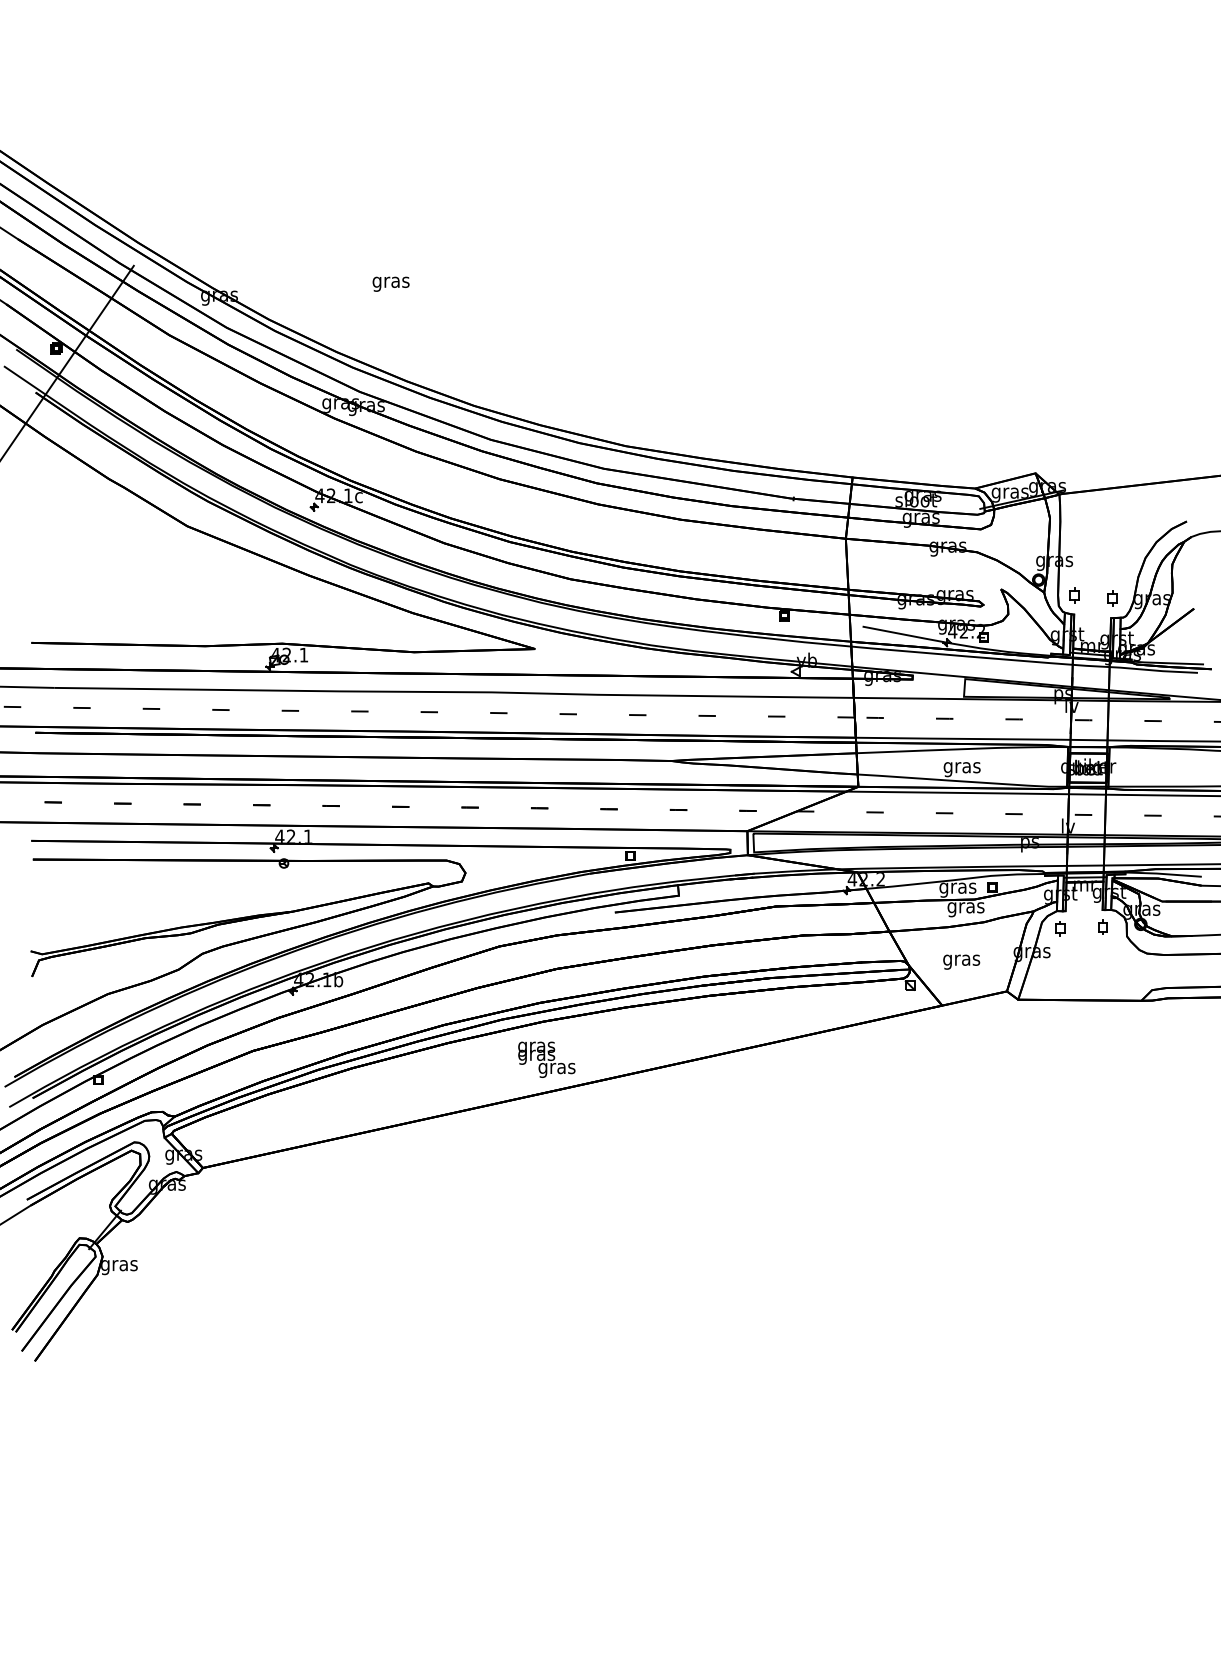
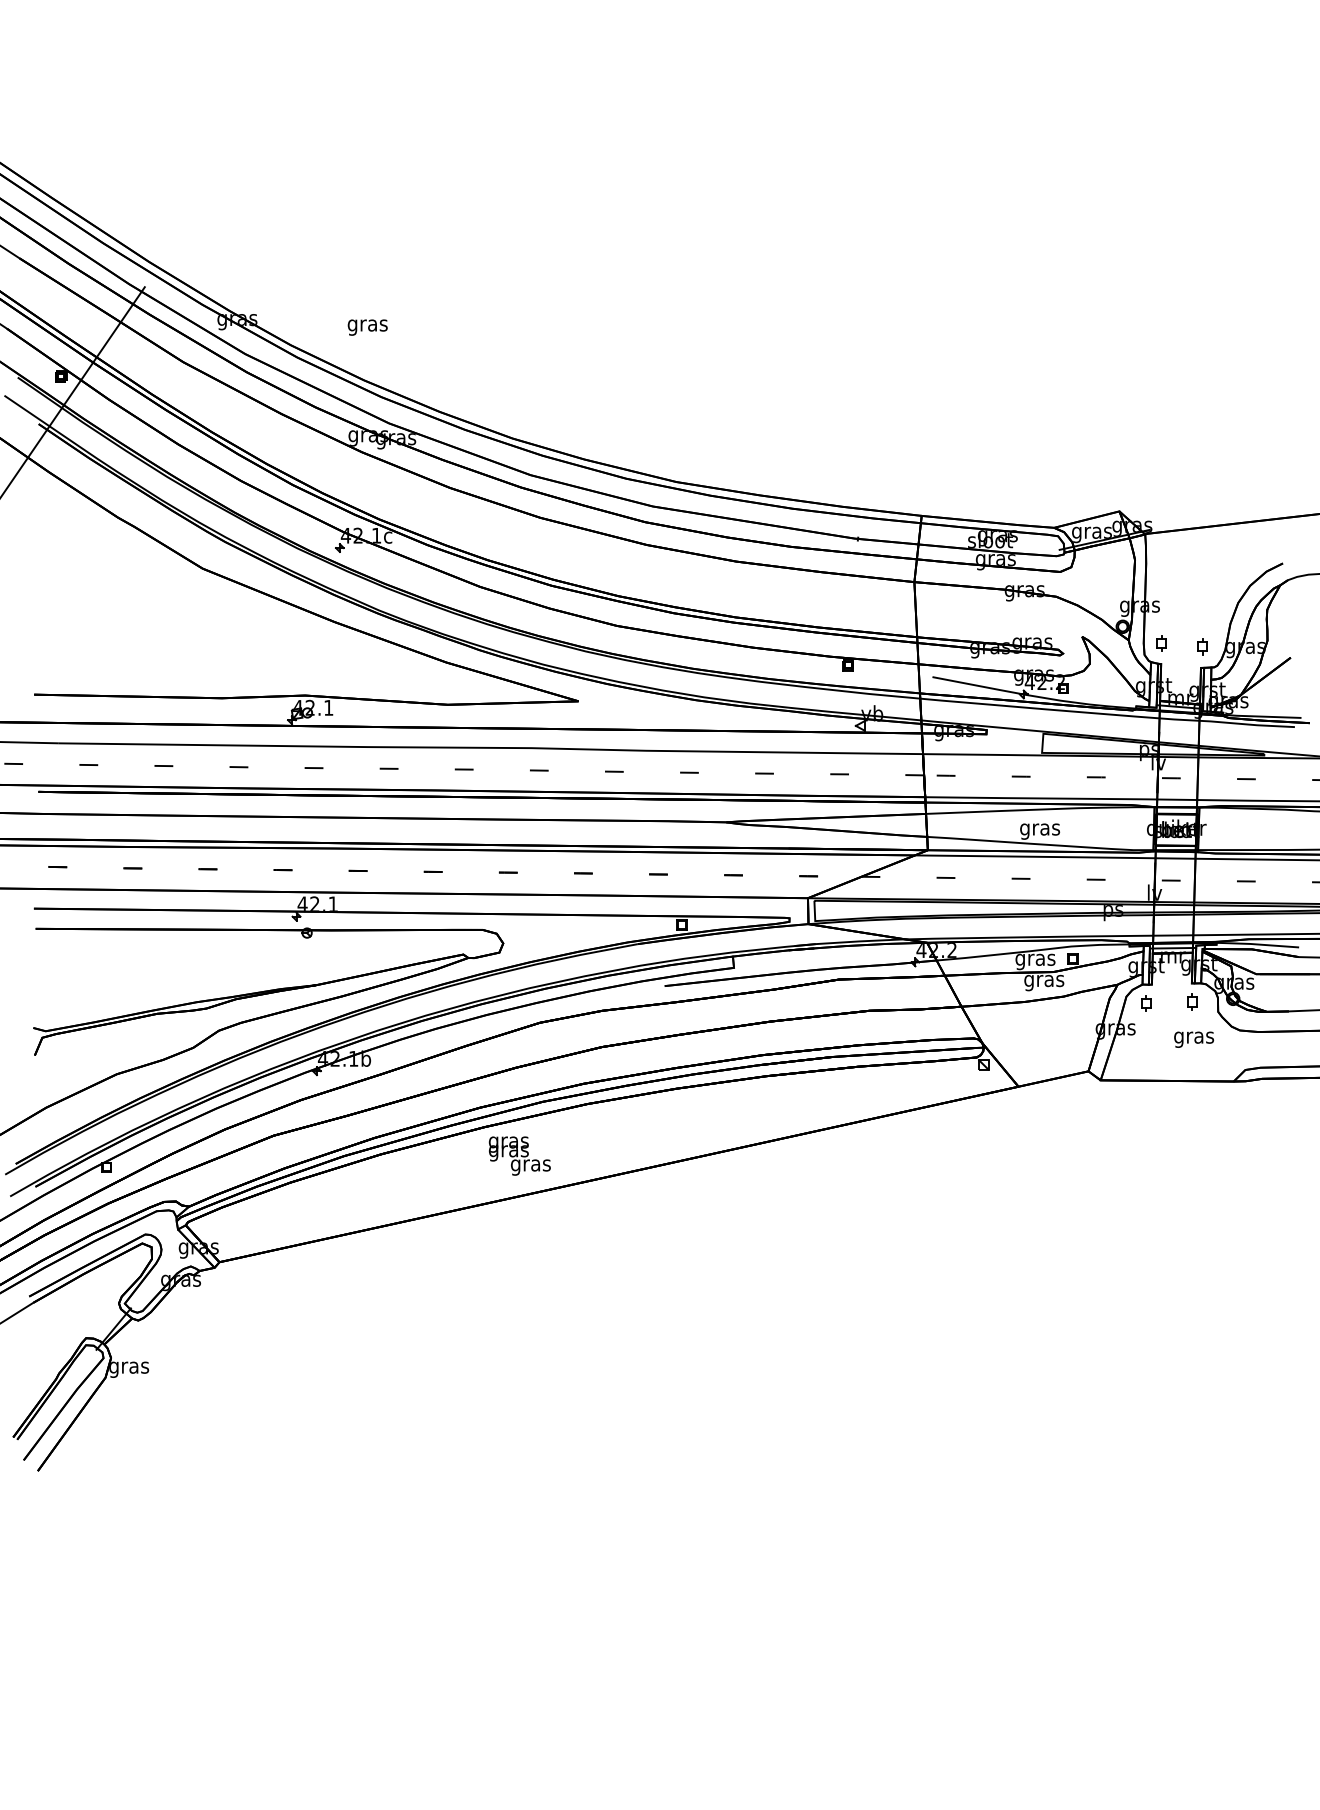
text: (390, 283) -> (367, 326), moved
text: (961, 961) -> (1193, 1039), moved
text: (546, 1059) -> (519, 1155), moved

